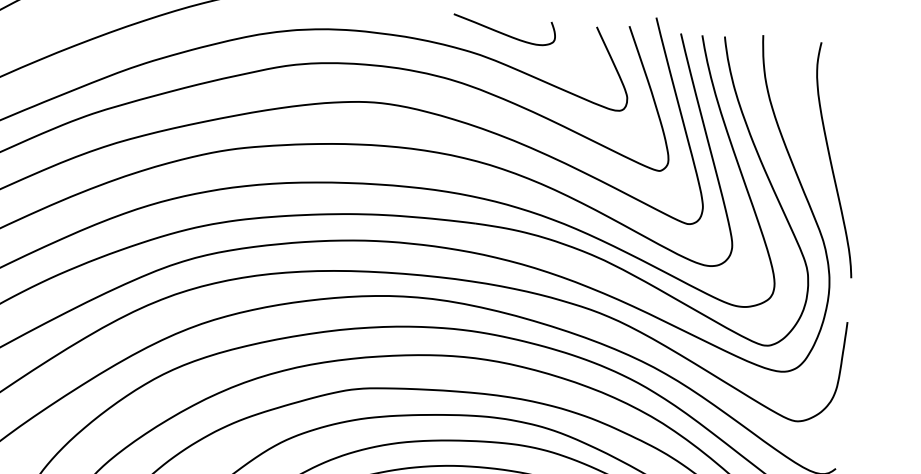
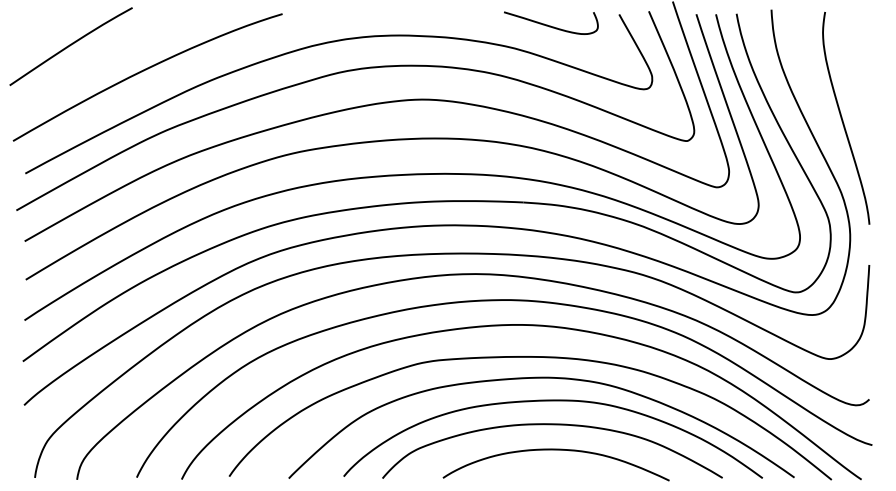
curve: (503, 32) -> (550, 25), moved

